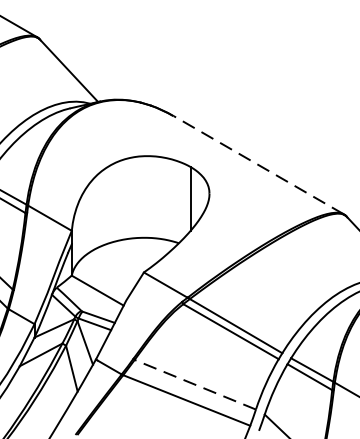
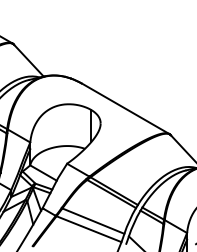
line: (258, 164) -> (125, 108), dashed -> solid
line: (195, 385) -> (93, 221), dashed -> solid

